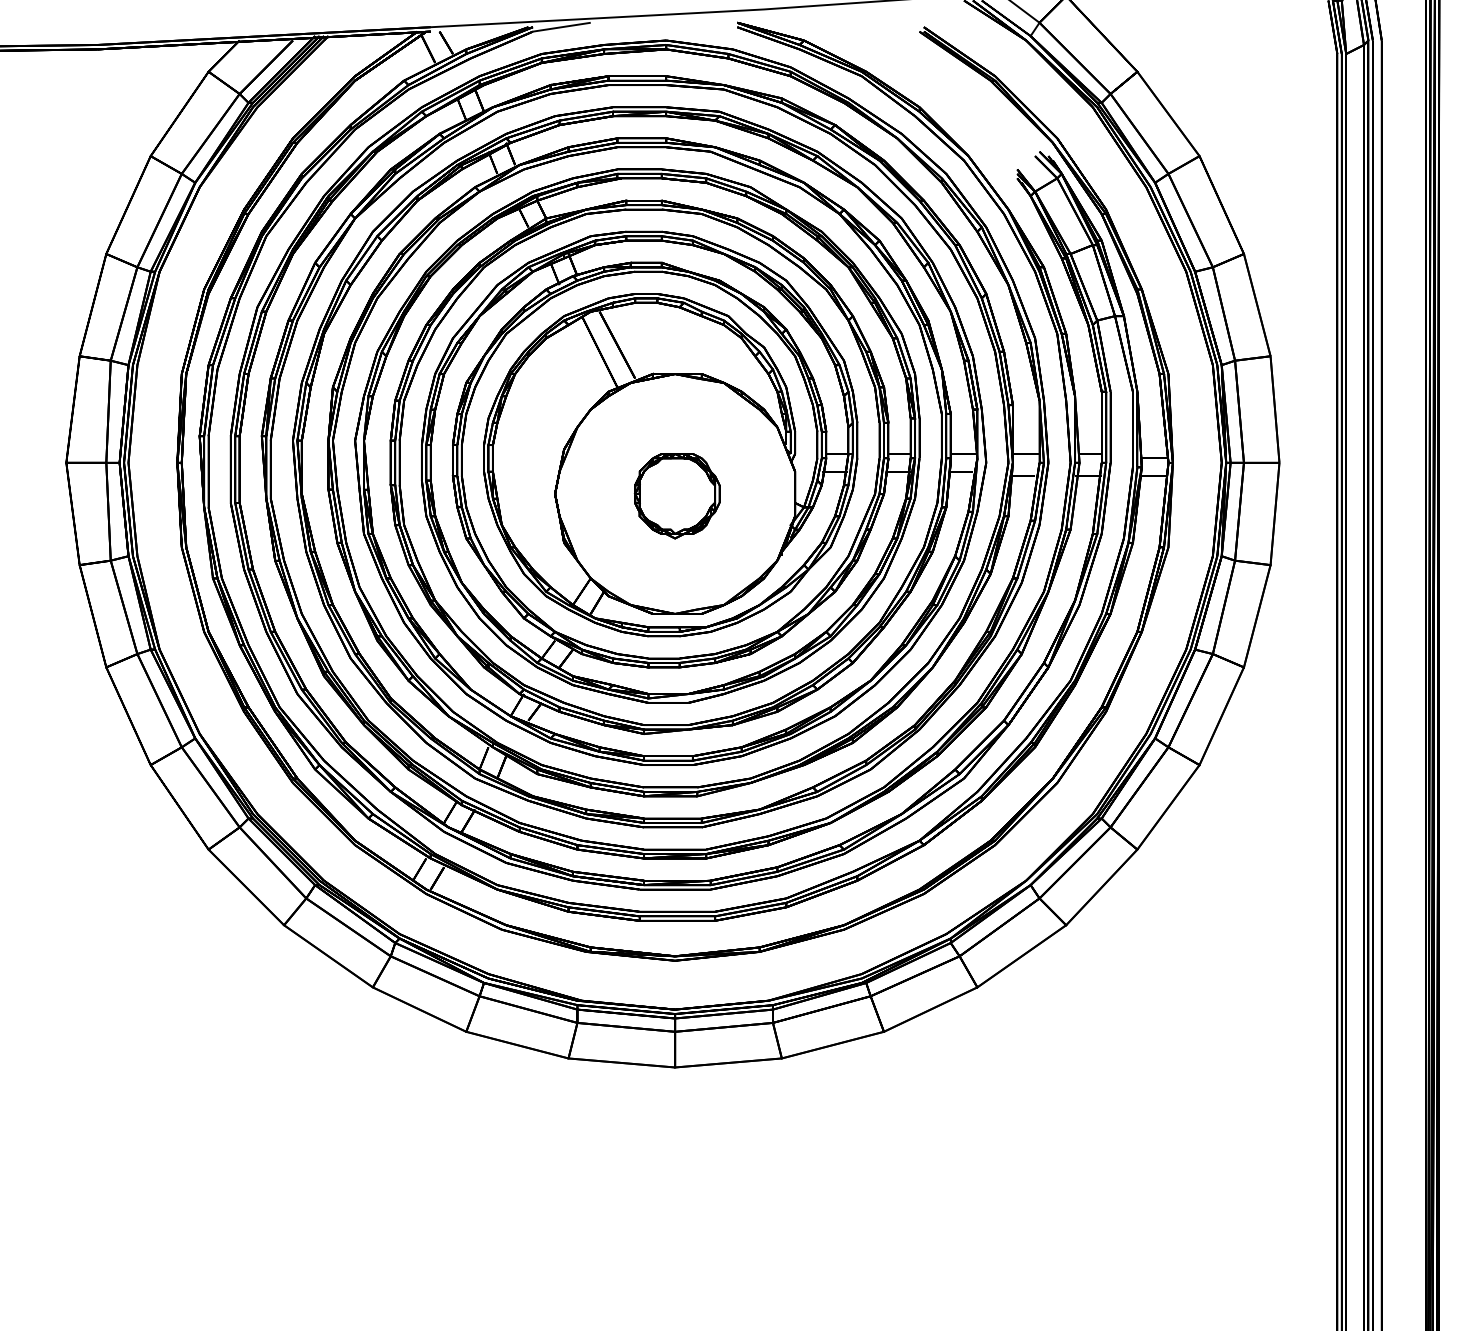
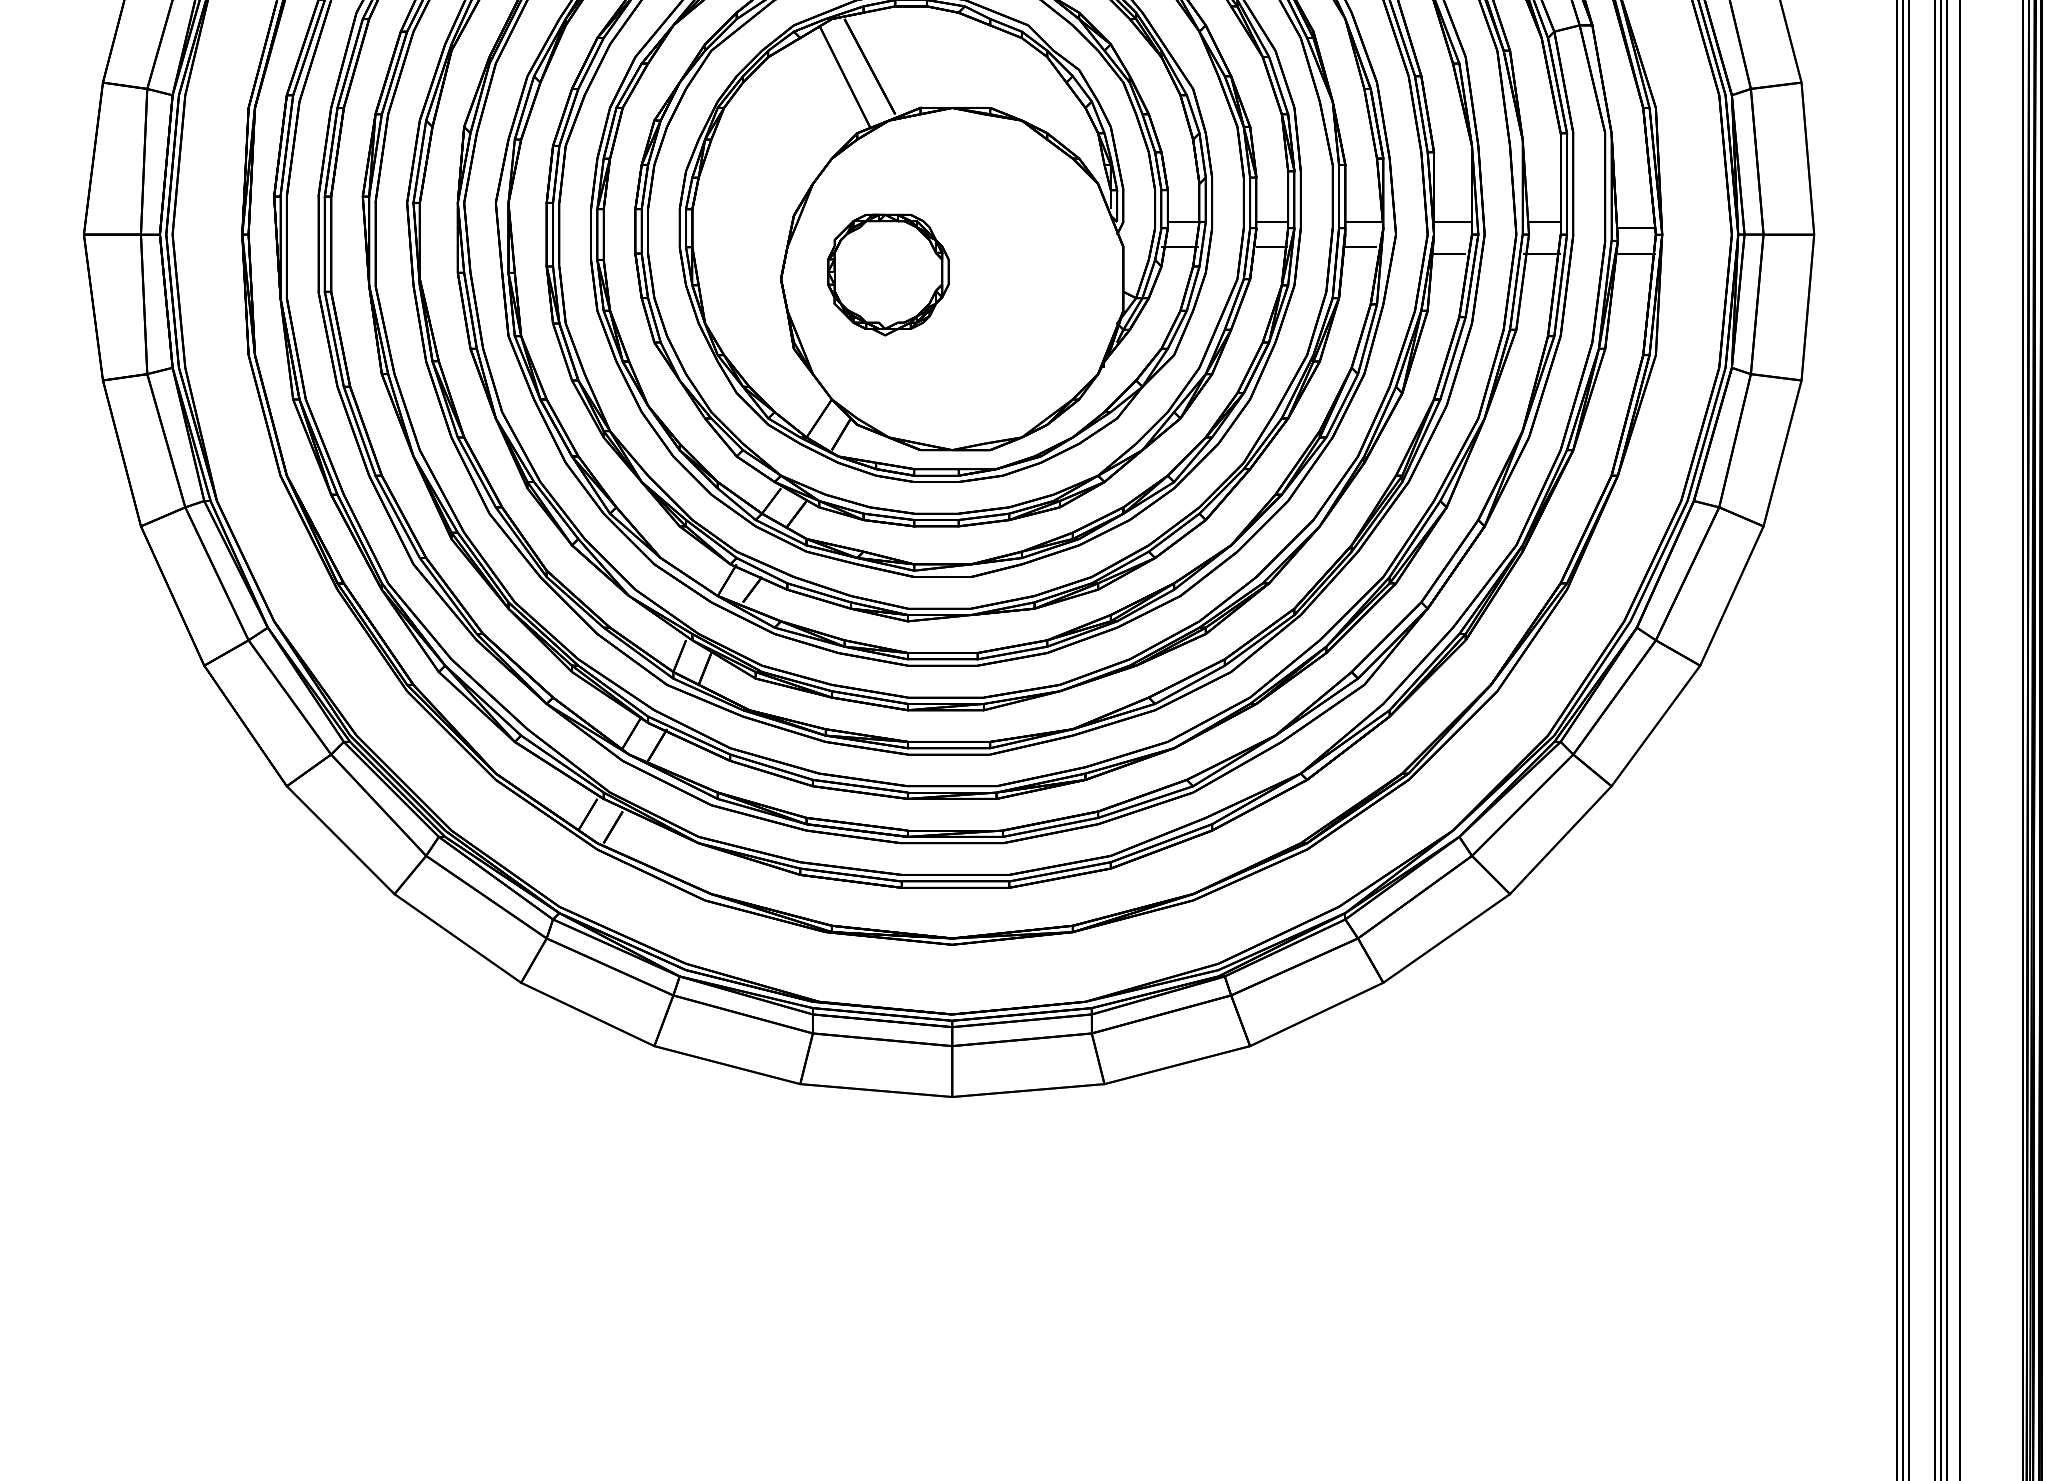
part: (676, 496) -> (887, 275), moved

